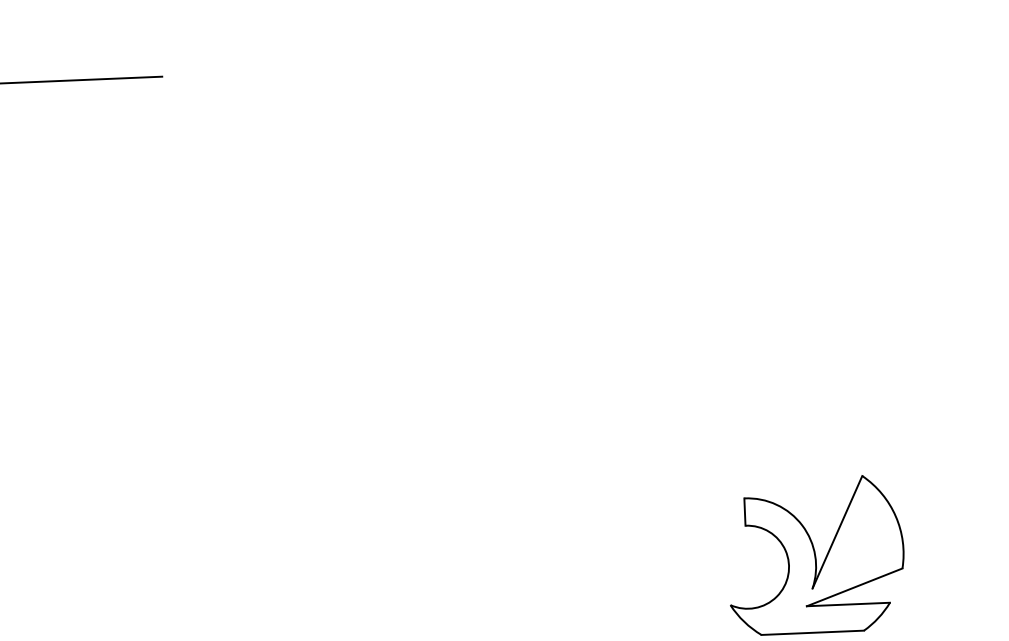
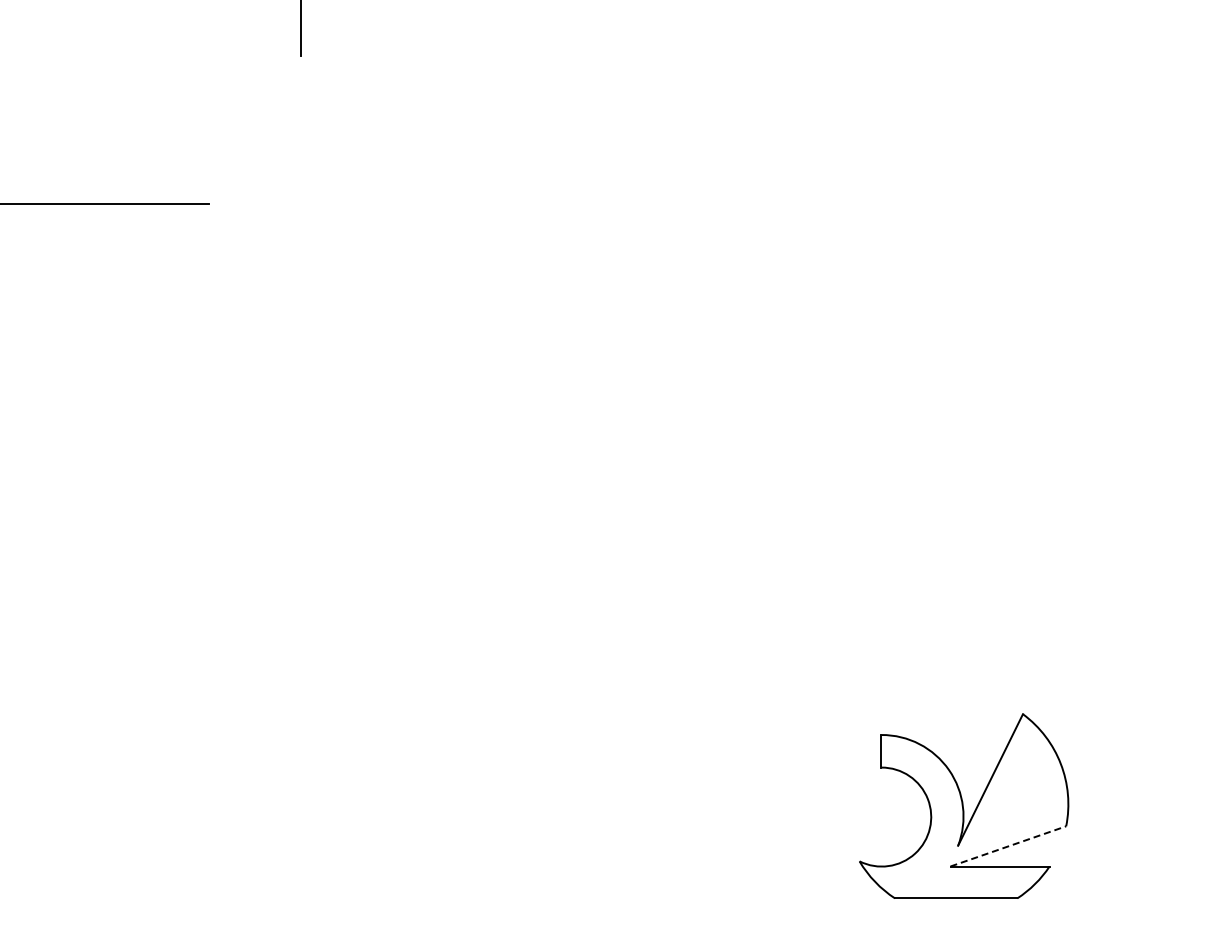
line: (854, 587) -> (1008, 846), solid -> dashed

